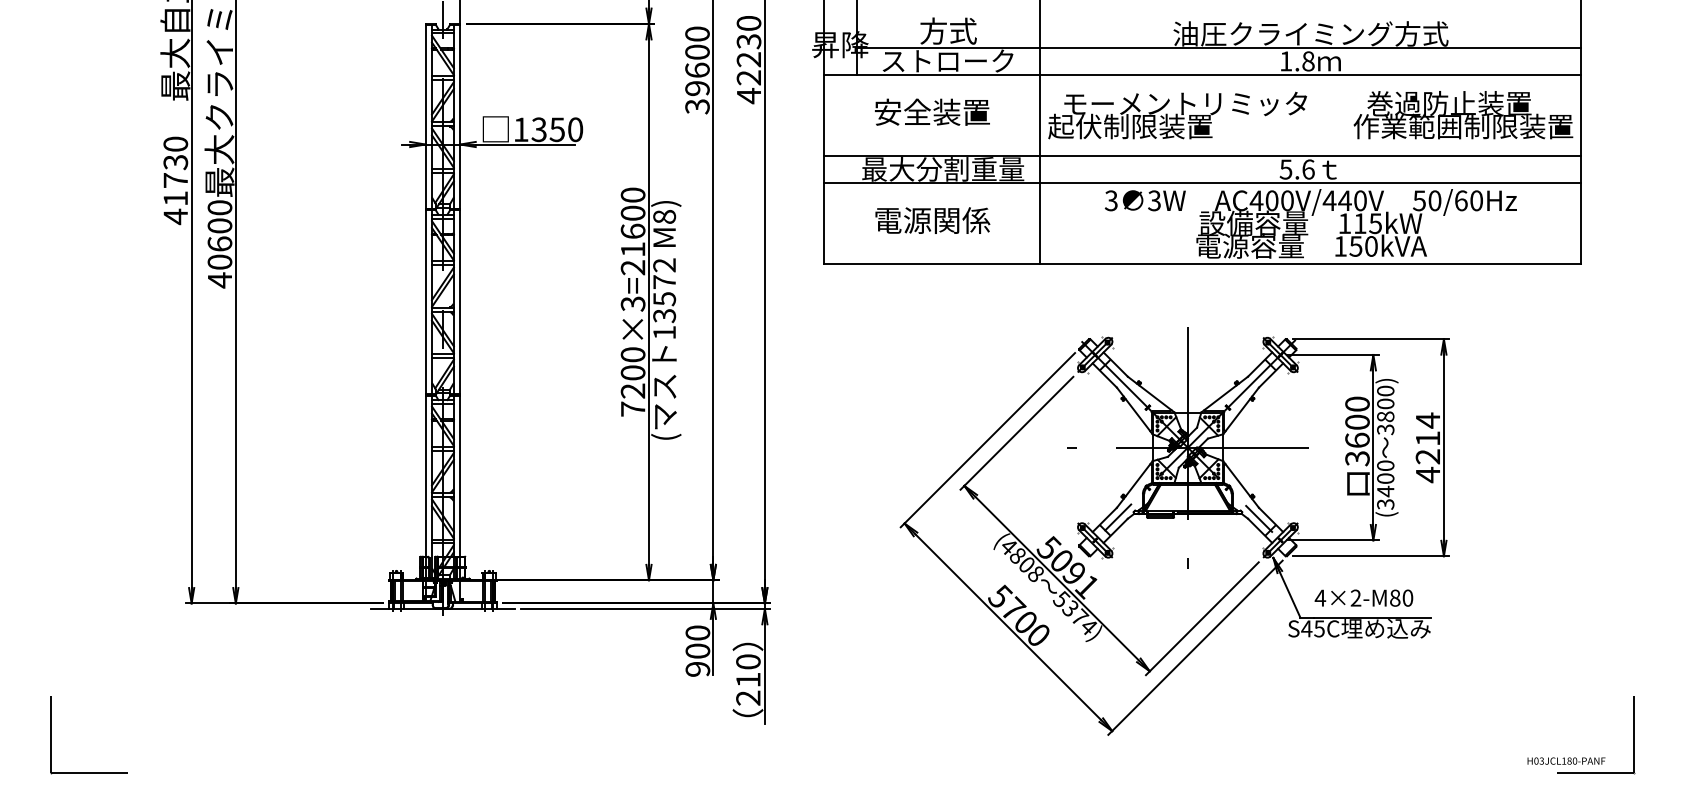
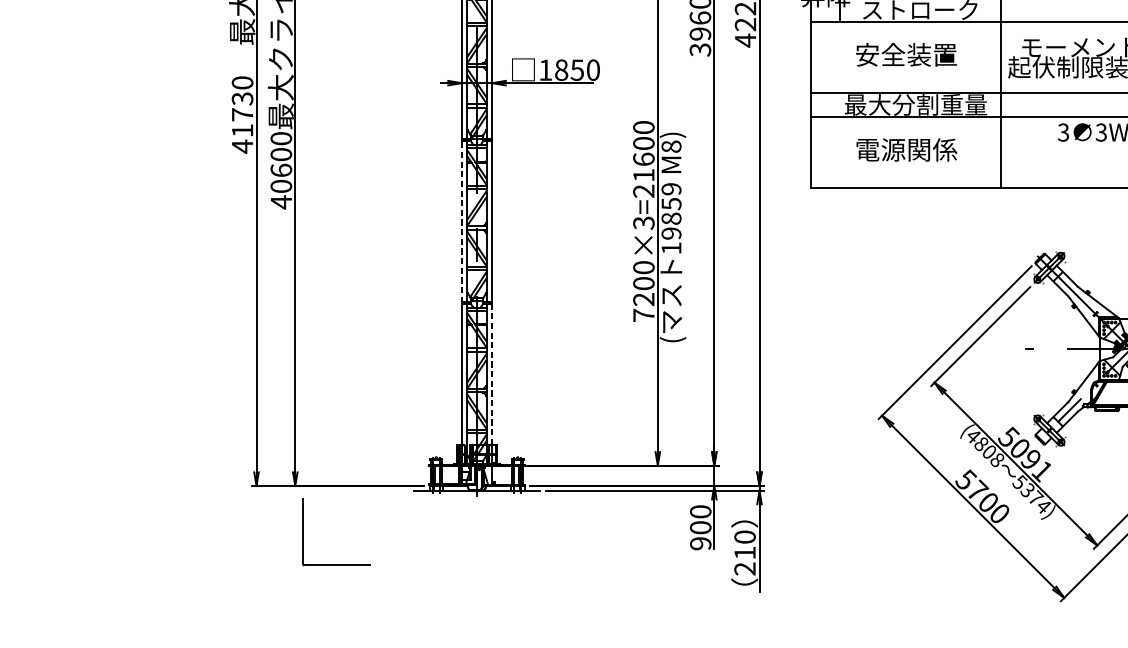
text: (538, 129) -> (560, 69), 1350 -> 1850
text: (664, 290) -> (671, 211), 13572 -> 19859
line: (425, 302) -> (461, 221), solid -> dashed
line: (460, 475) -> (492, 373), solid -> dashed
part: (51, 735) -> (303, 532), moved

